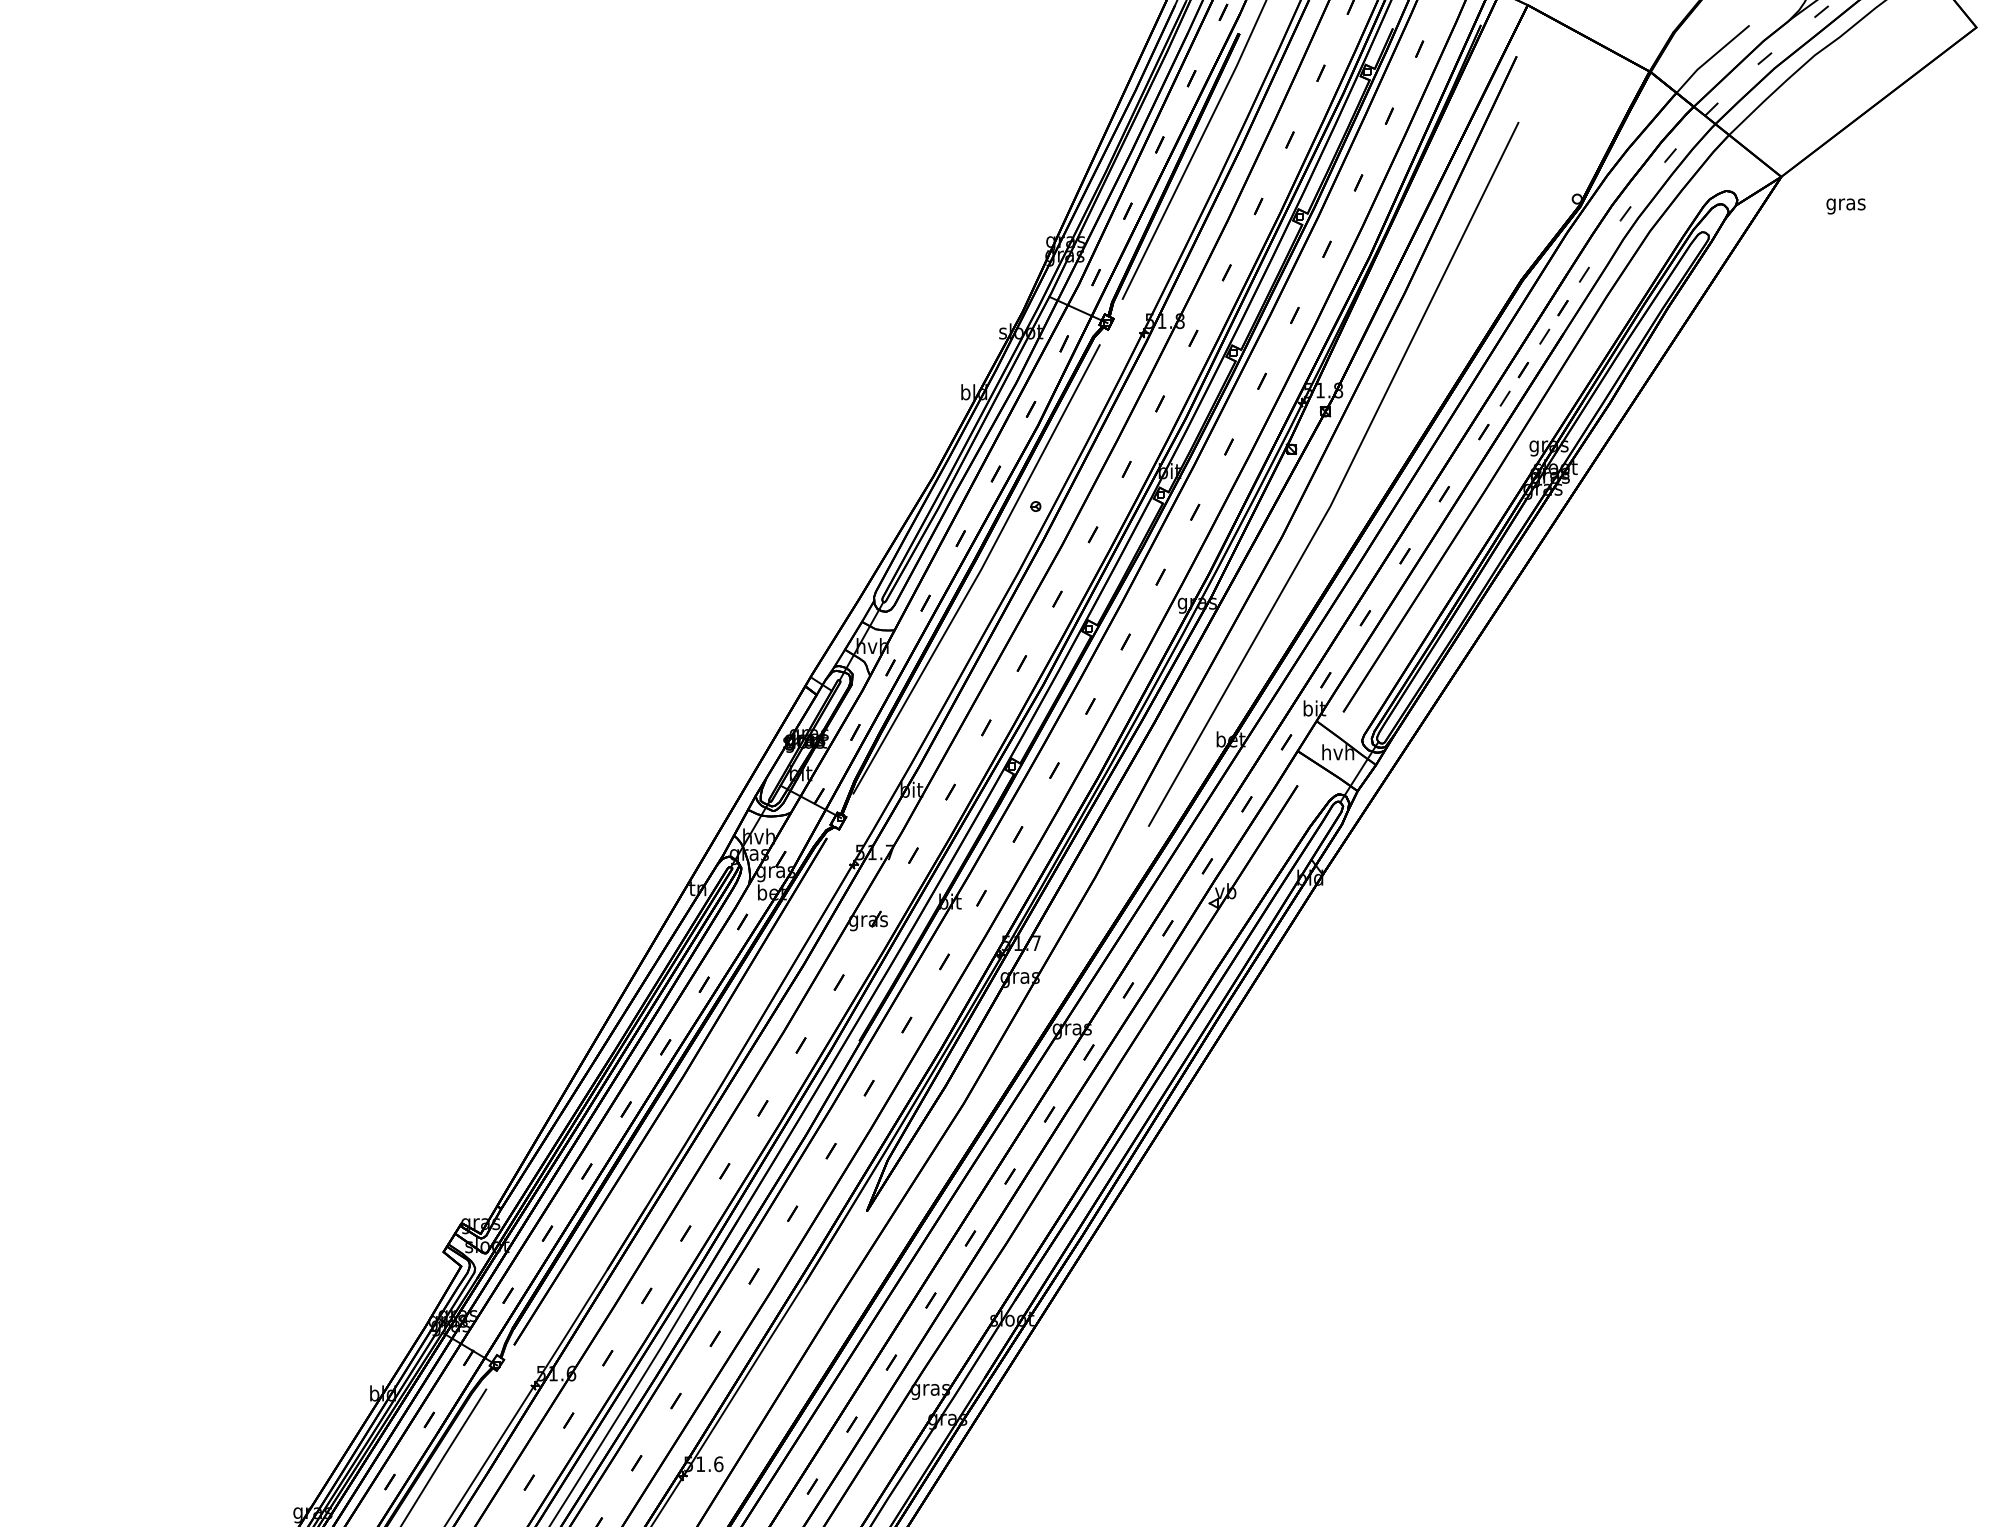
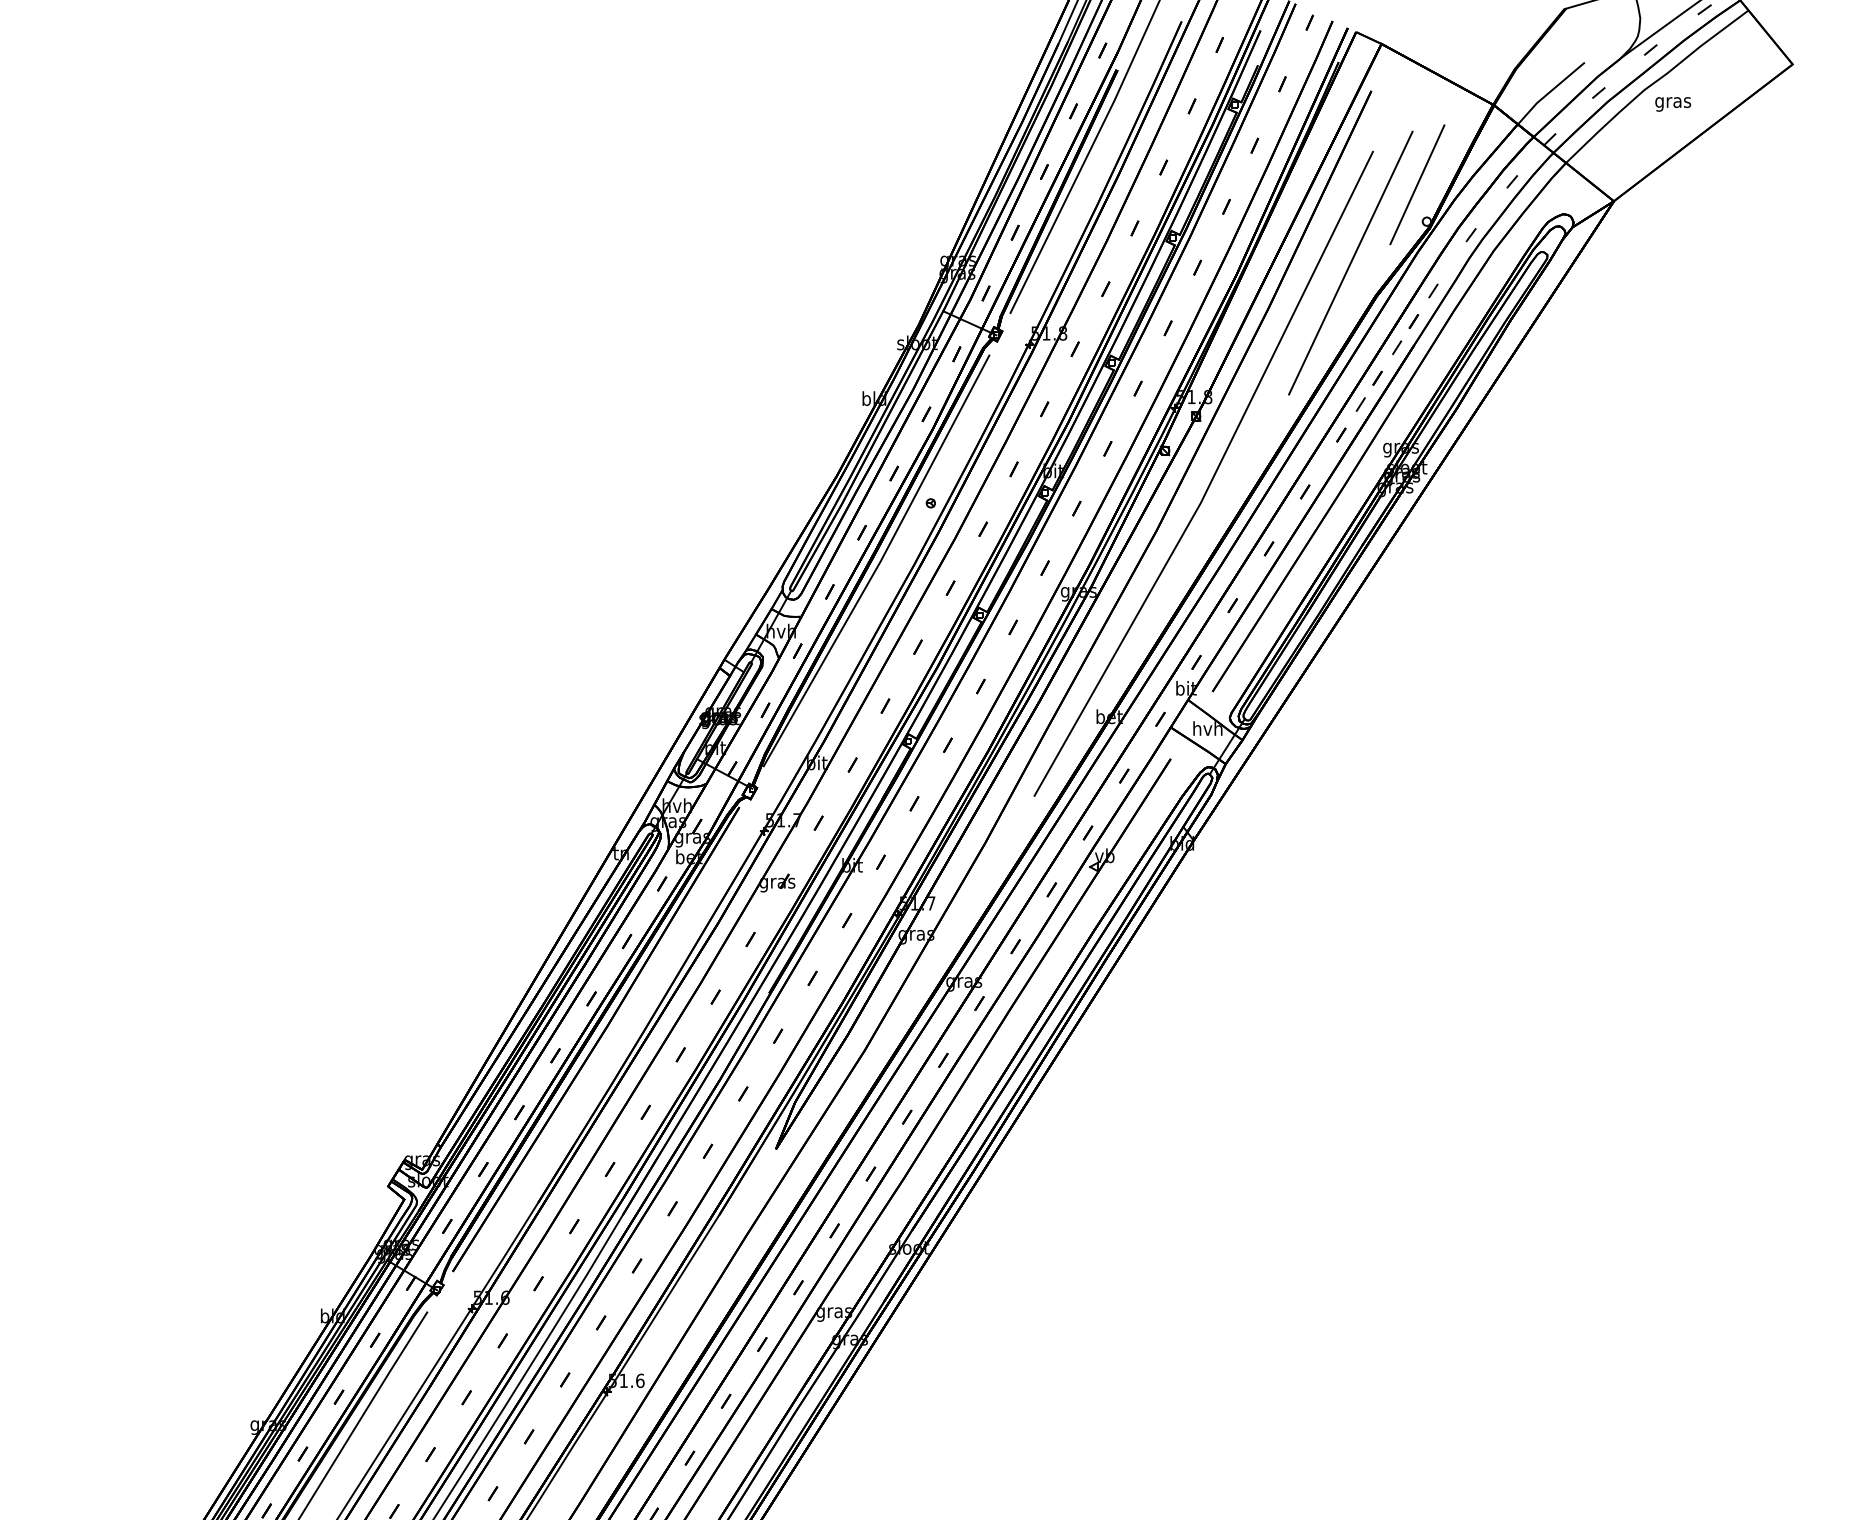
line: (1566, 158) -> (1417, 184), added
text: (1845, 206) -> (1672, 104), moved
line: (1493, 243) -> (1350, 262), added

